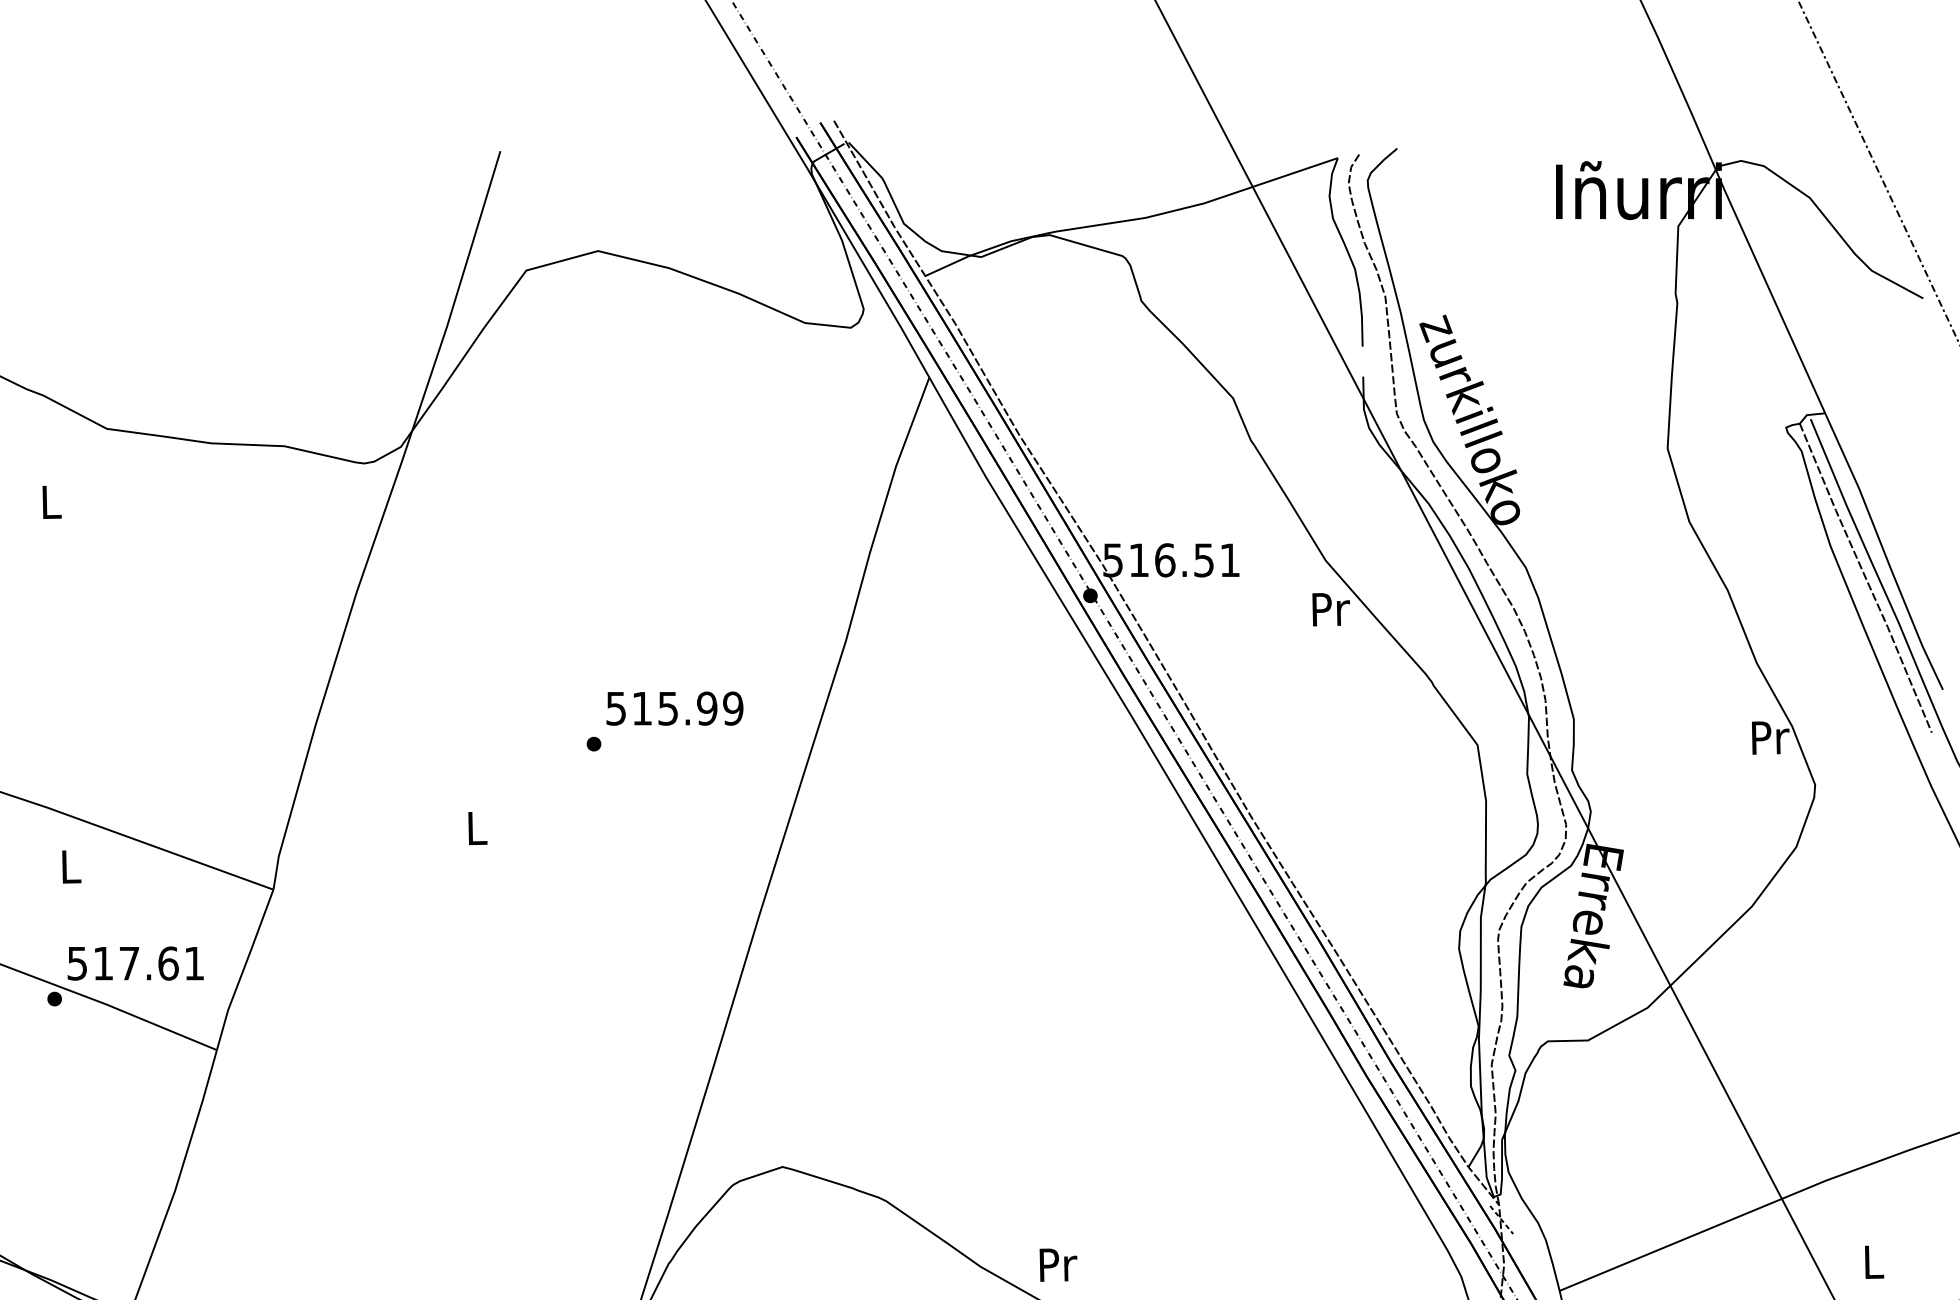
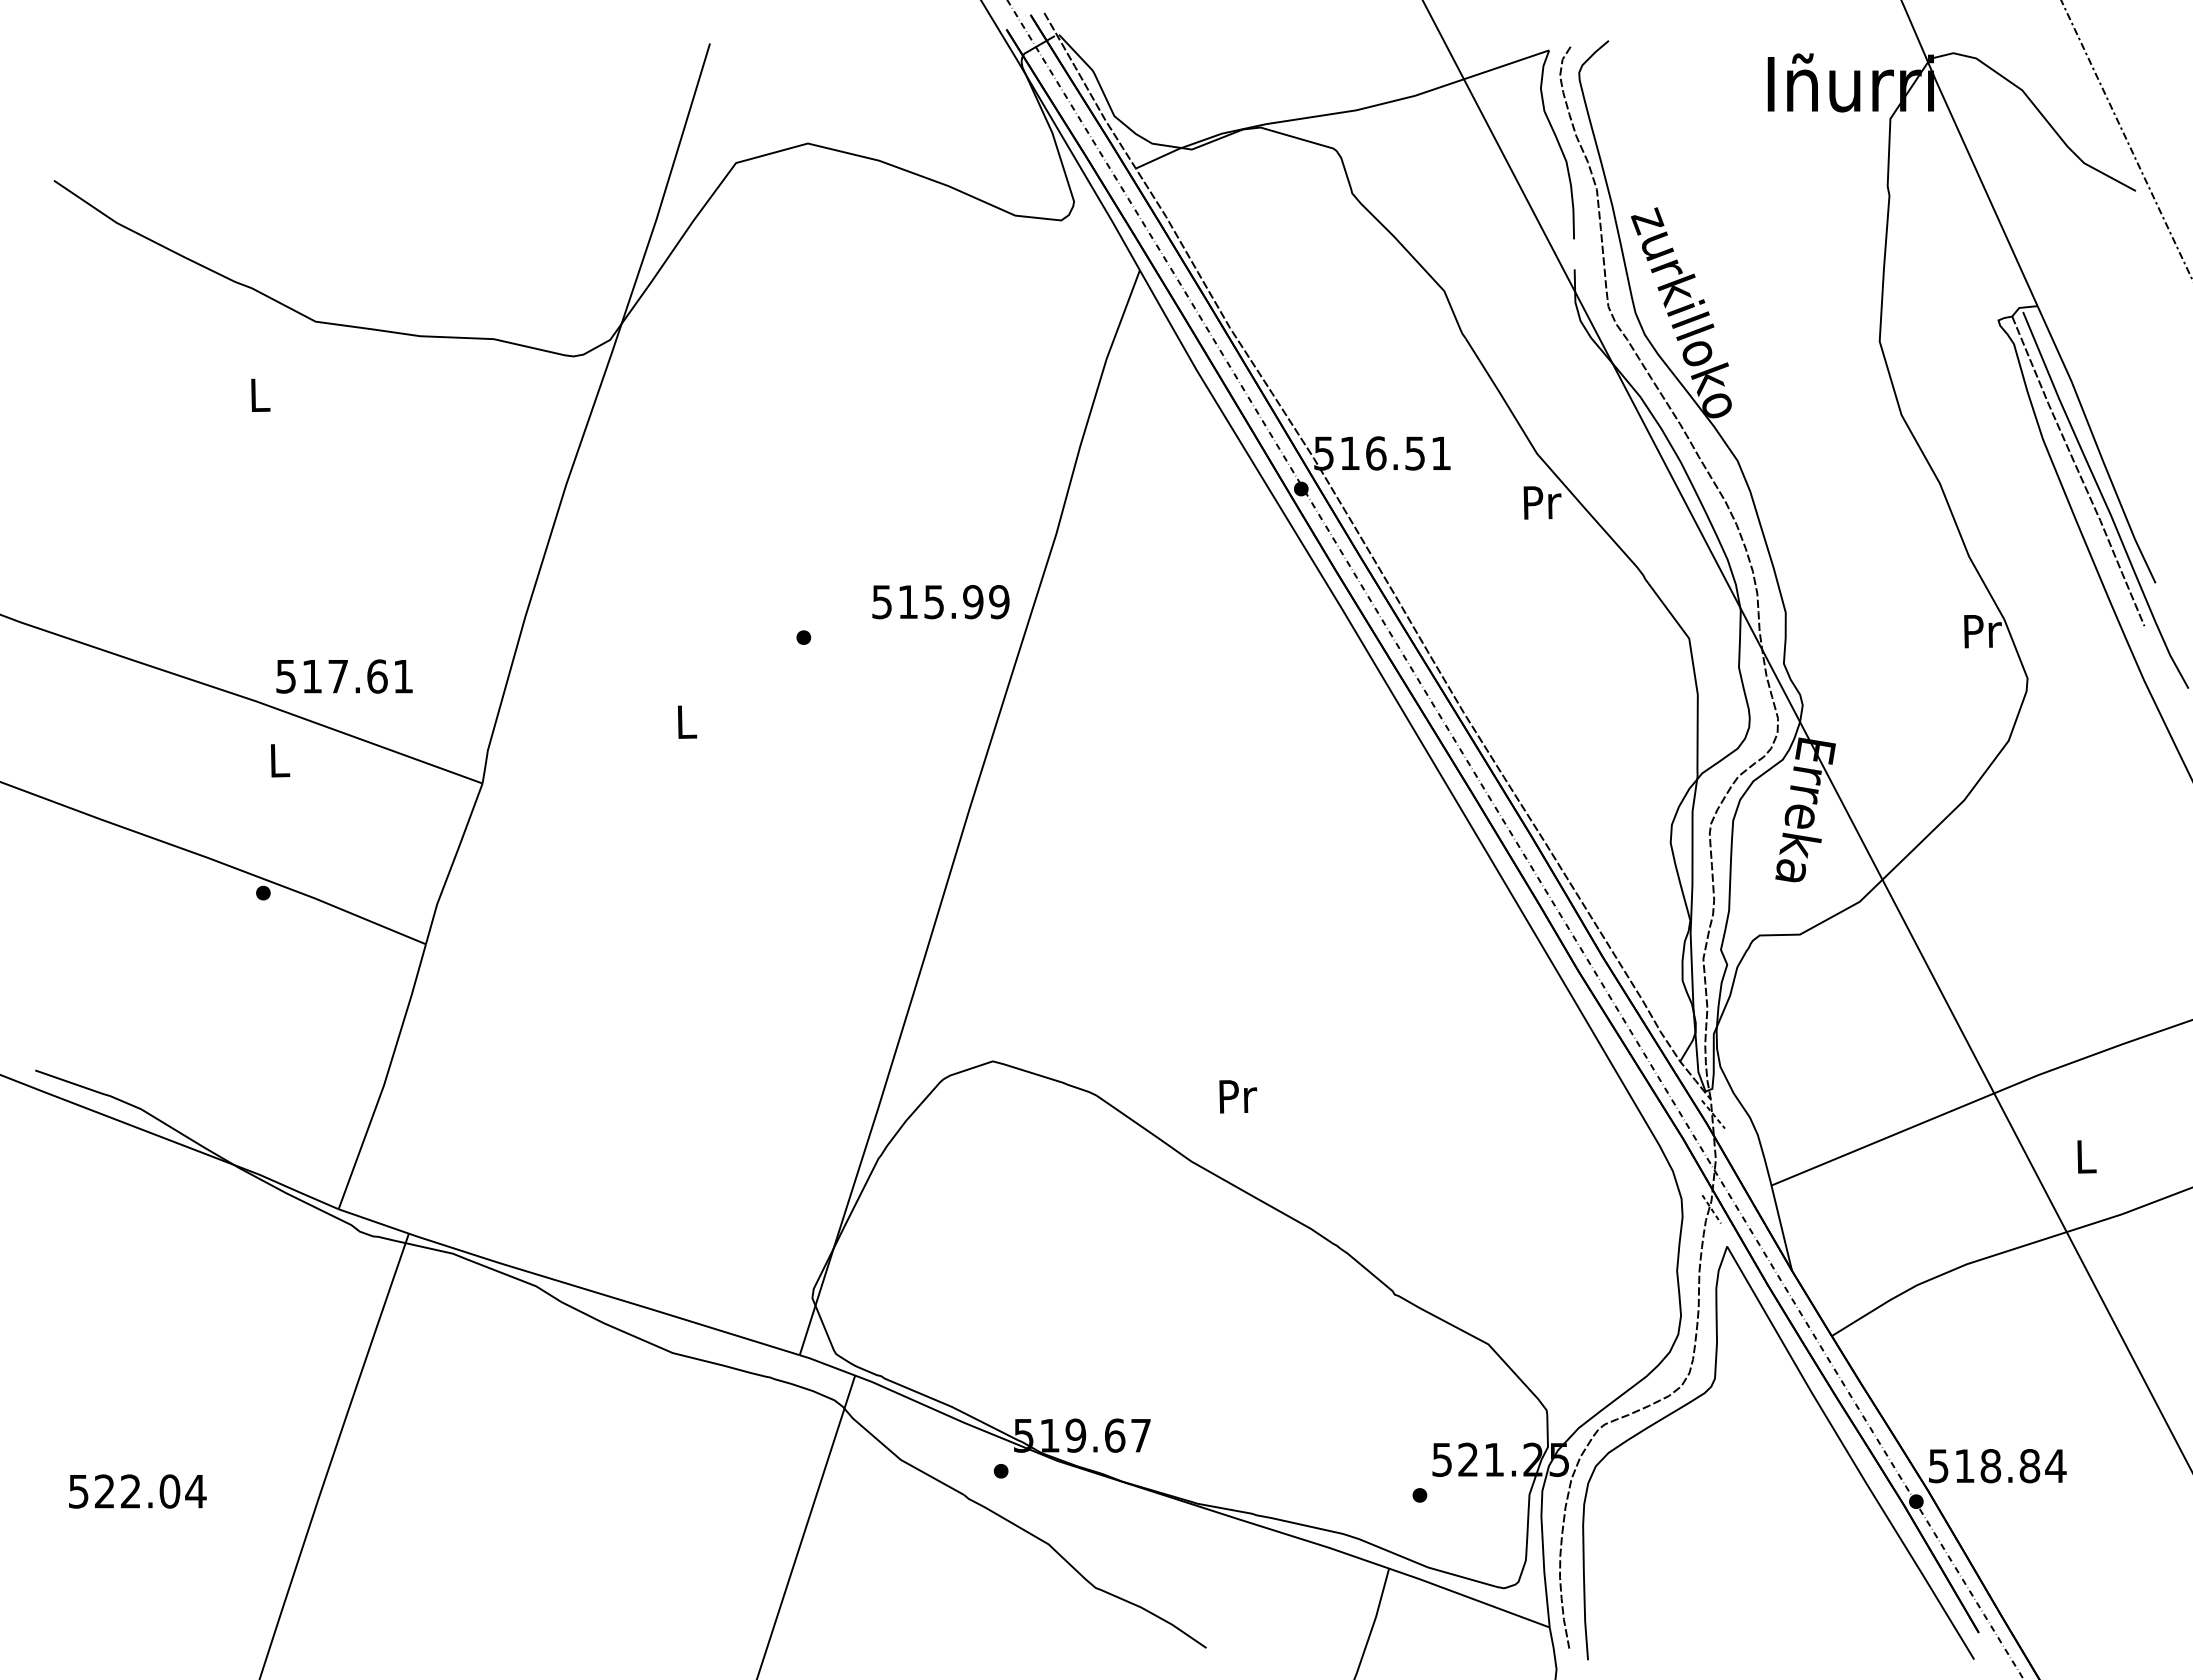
text: (674, 709) -> (940, 602), moved
text: (135, 963) -> (344, 676), moved
text: (1058, 1264) -> (1238, 1096), moved

